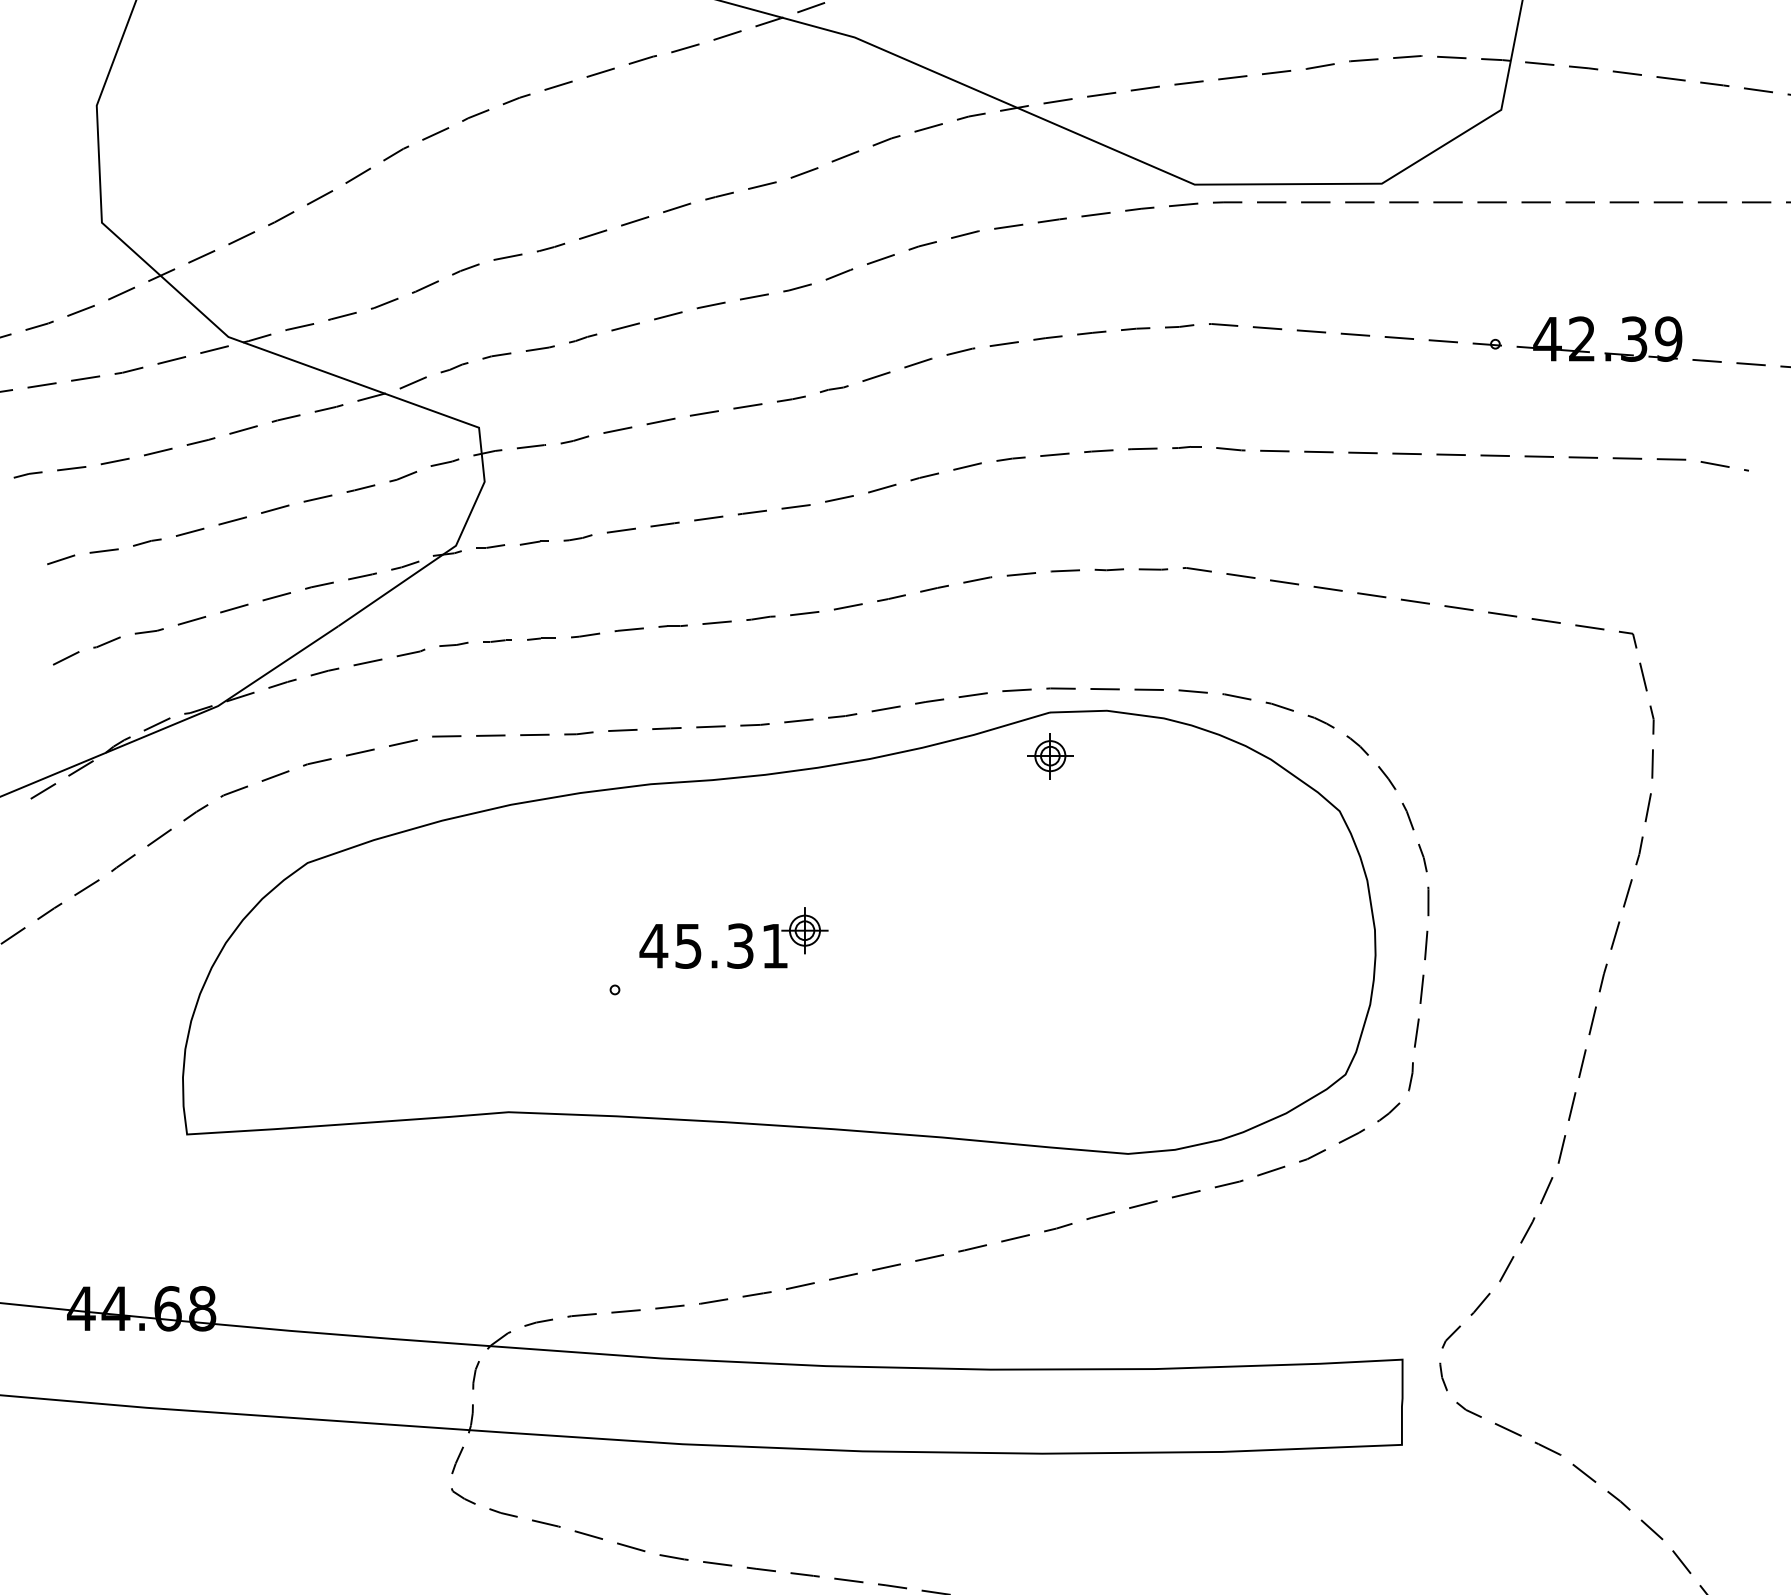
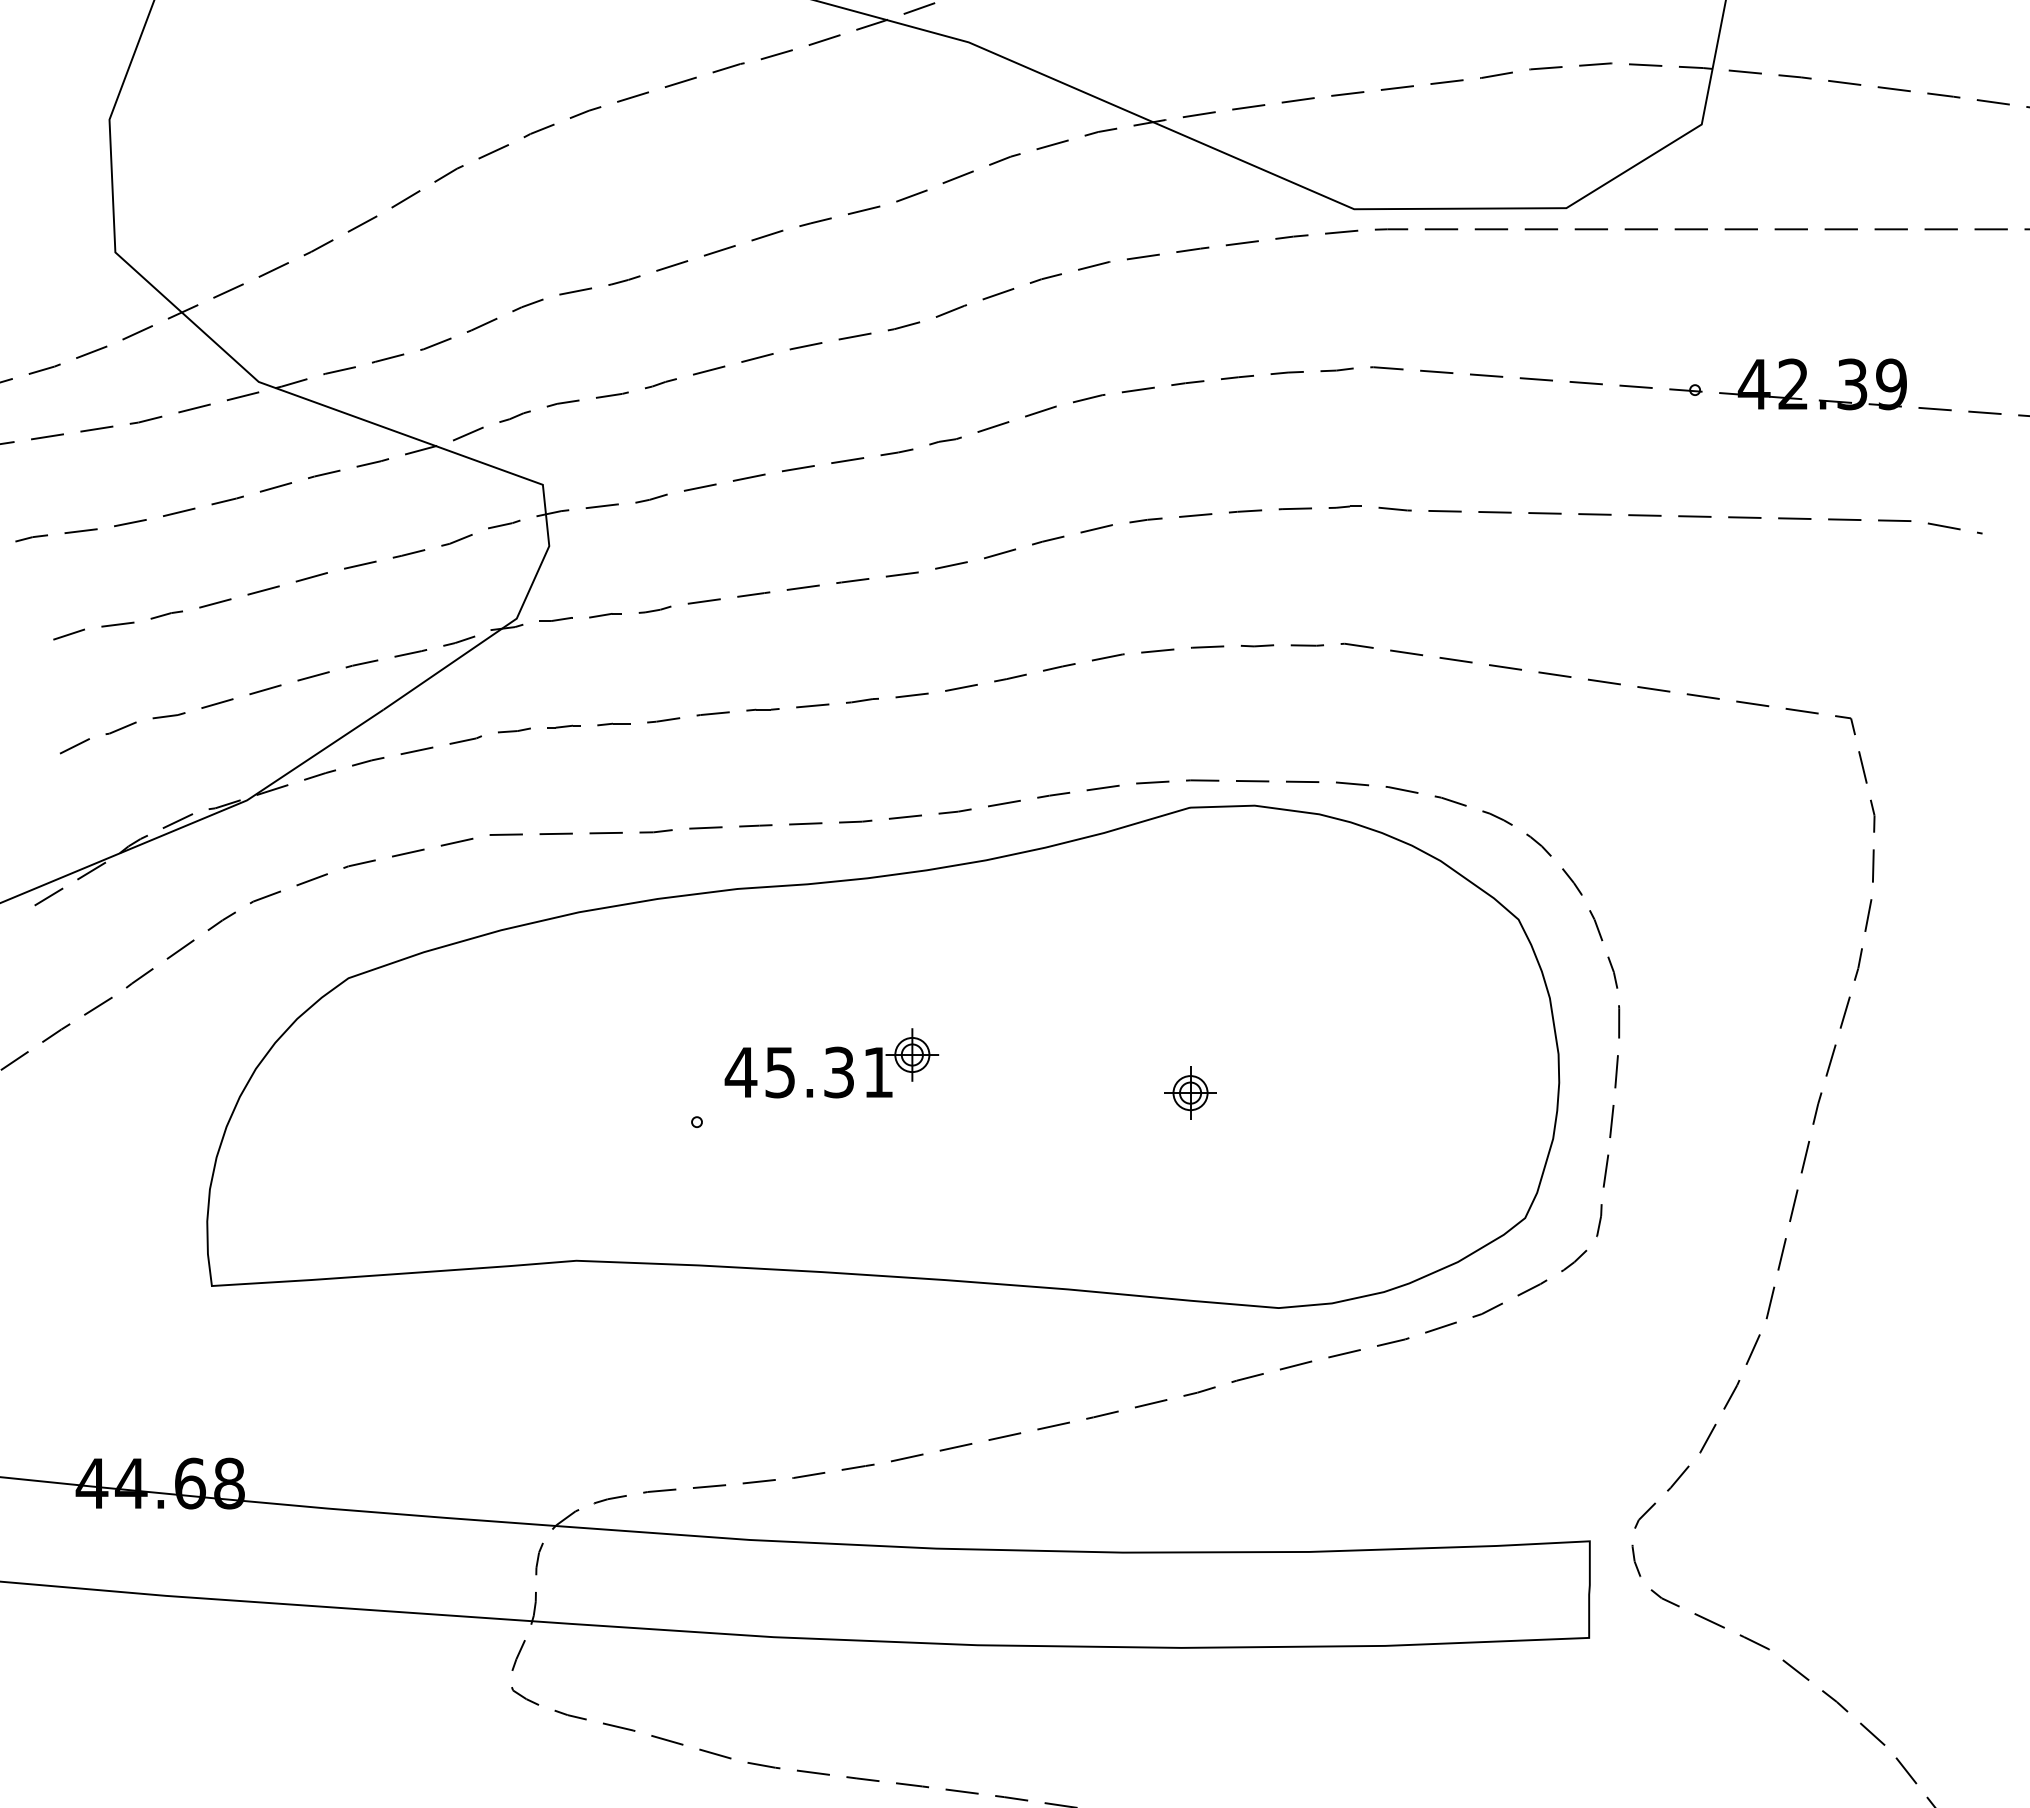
part: (1050, 755) -> (1190, 1092), moved

